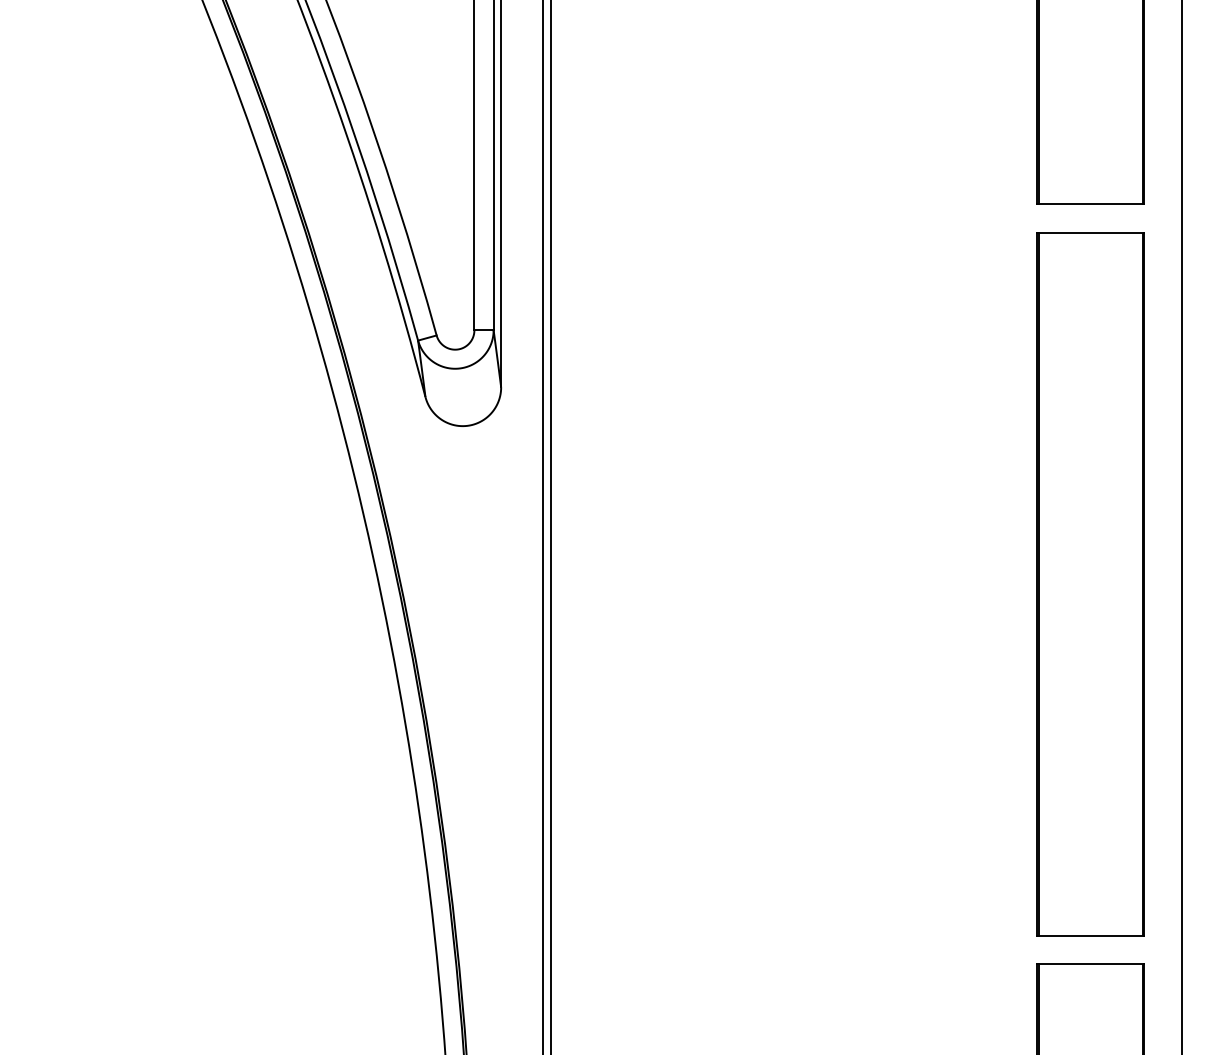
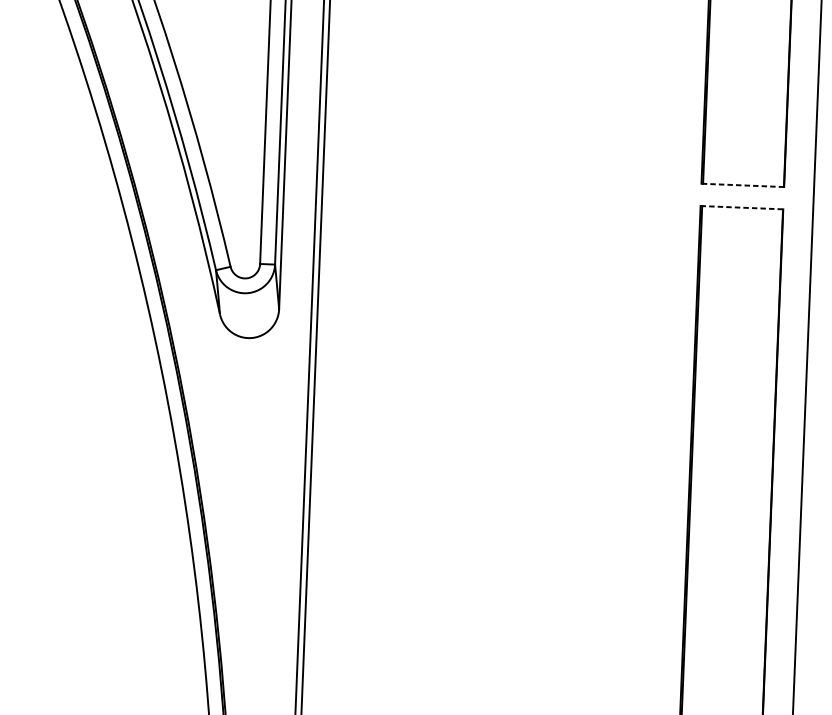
line: (1089, 204) -> (742, 185), solid -> dashed
line: (1090, 233) -> (742, 207), solid -> dashed

